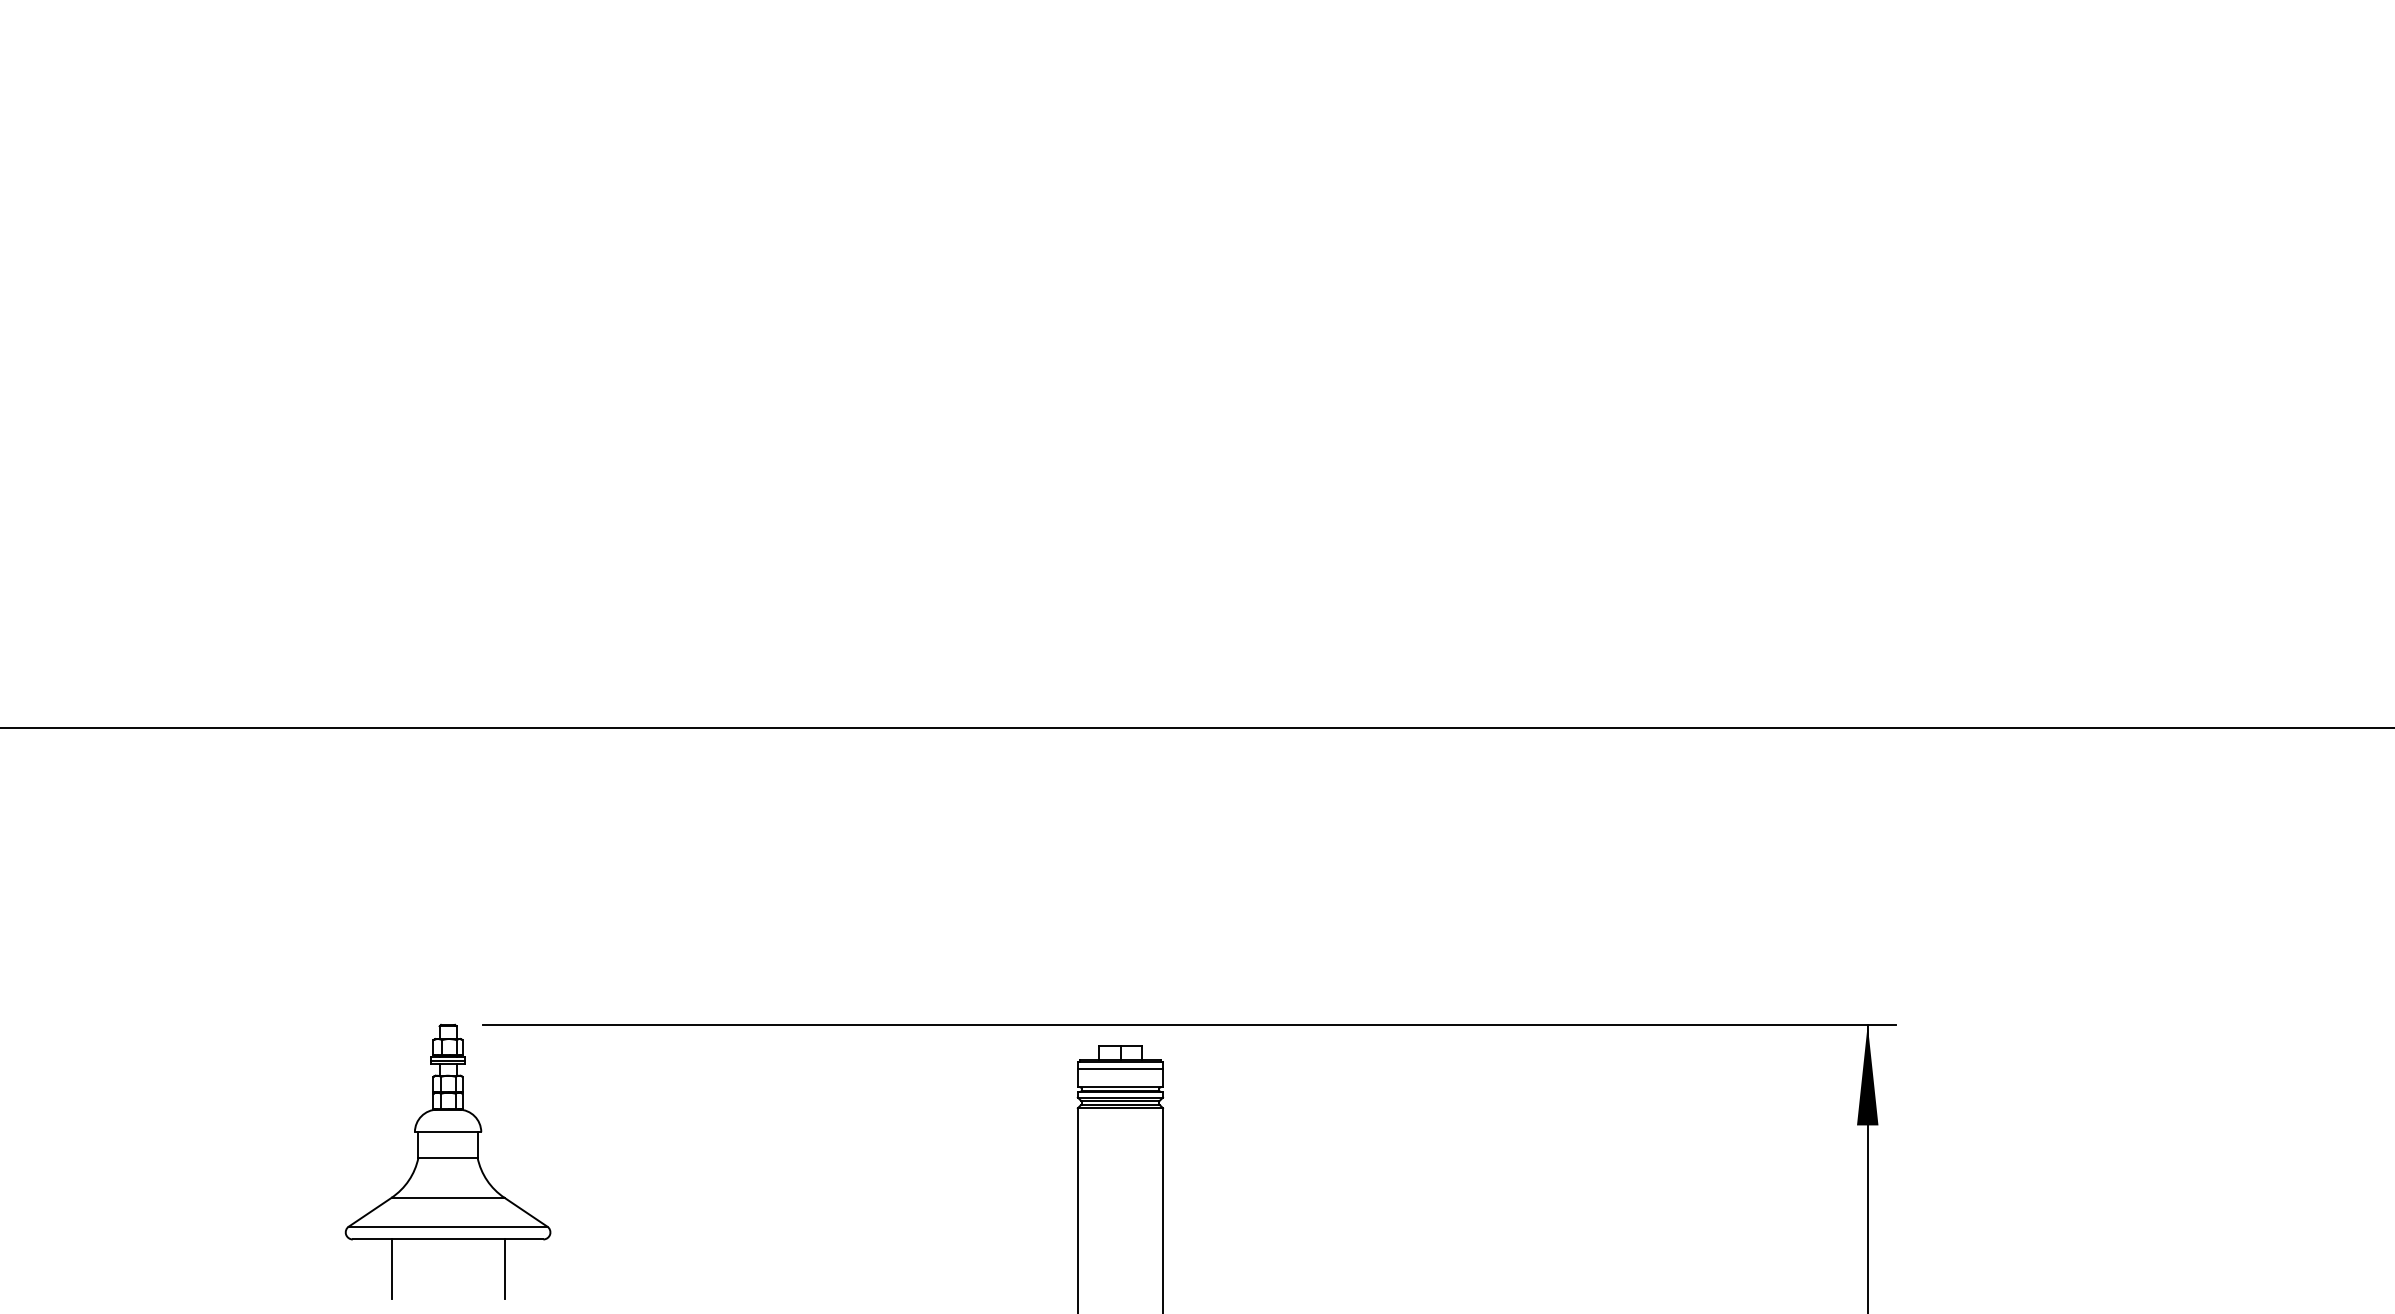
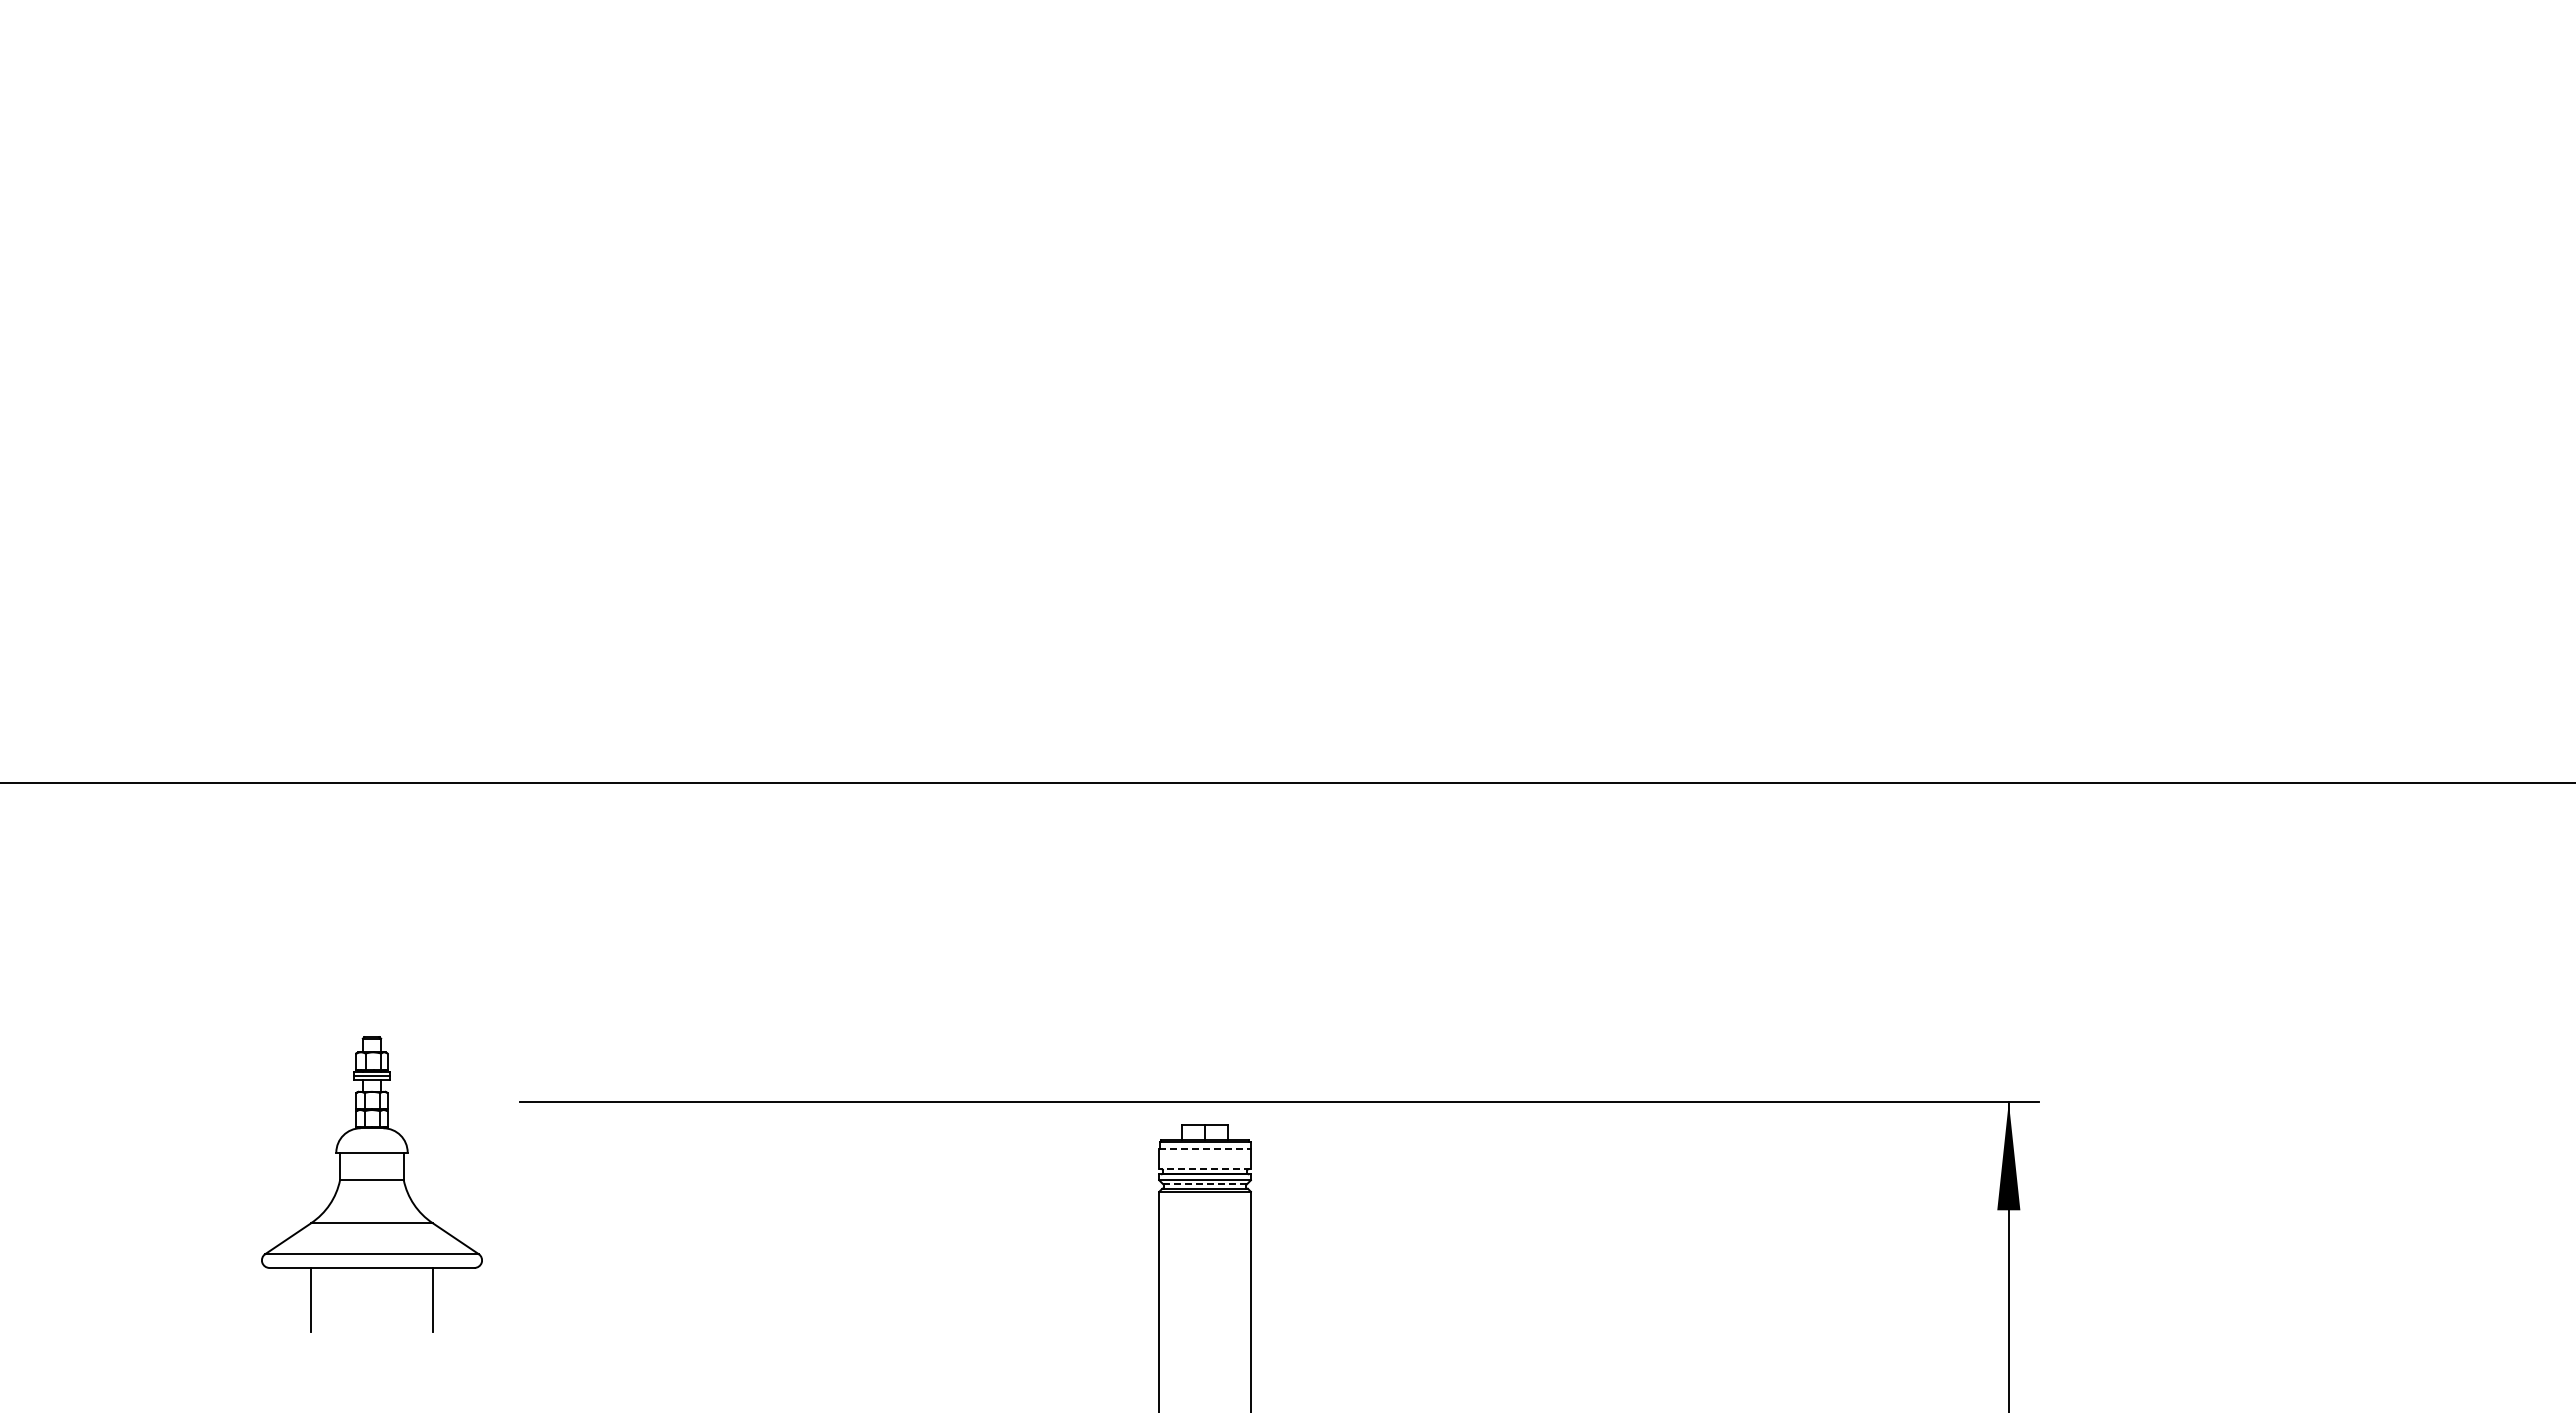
line: (1120, 1068) -> (1205, 1149), solid -> dashed
line: (1120, 1086) -> (1205, 1168), solid -> dashed
line: (1120, 1101) -> (1205, 1184), solid -> dashed
part: (447, 1161) -> (371, 1184), moved

